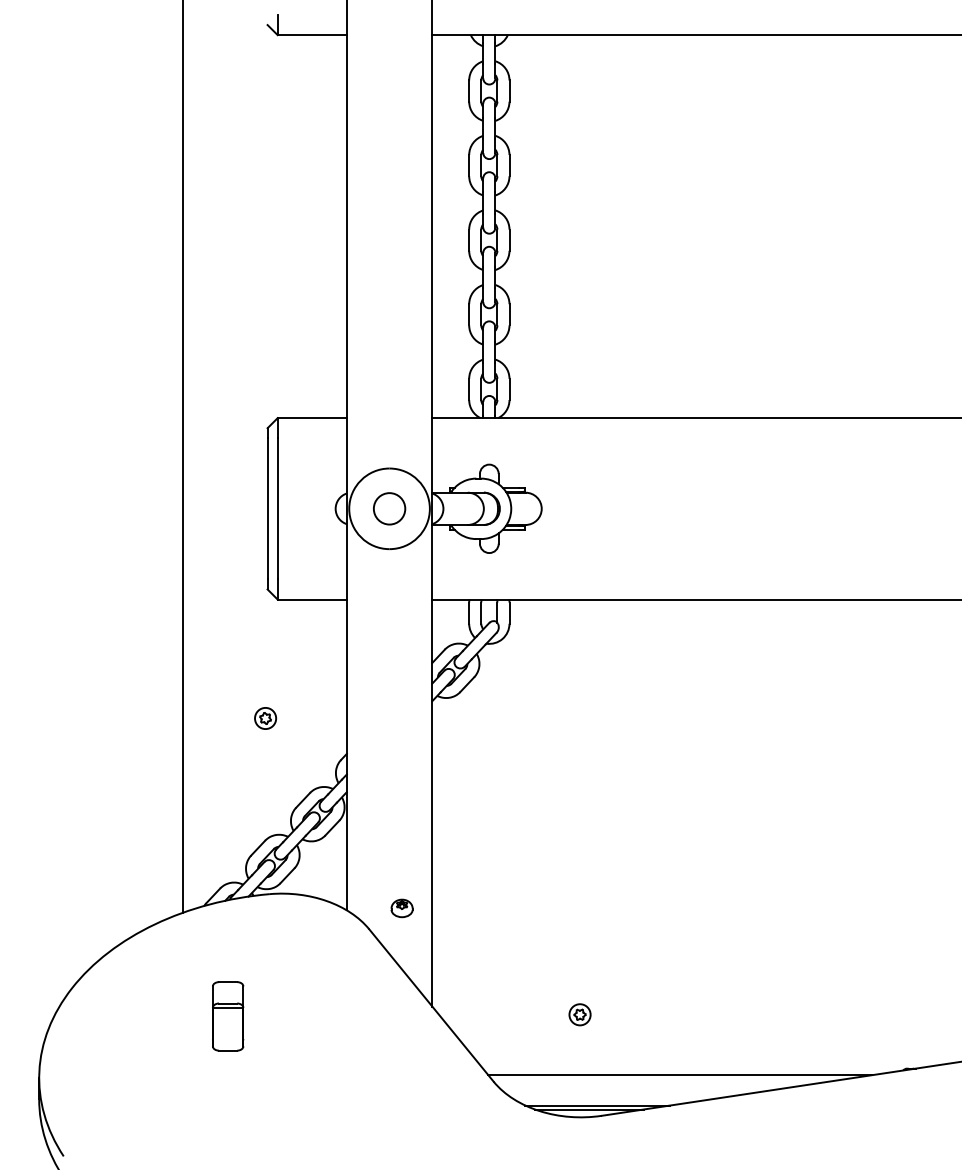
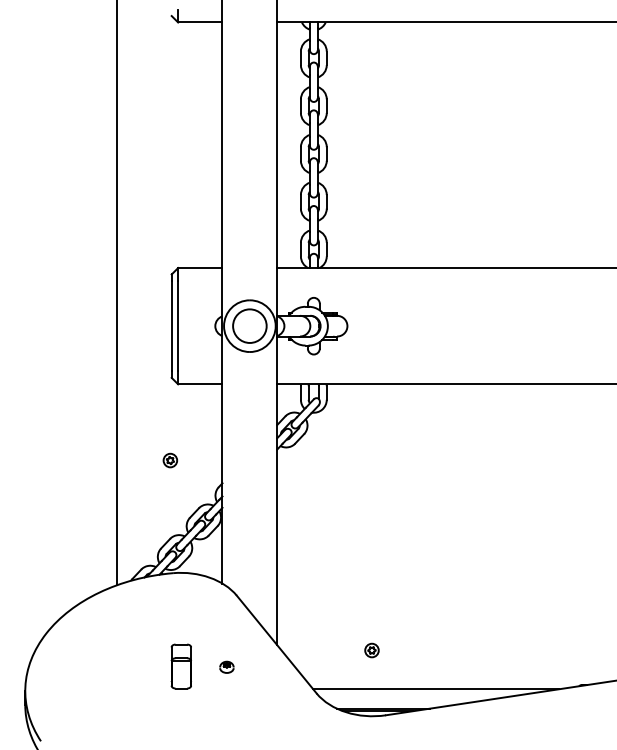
circle: (388, 507) -> (249, 325), size x1.67
part: (401, 907) -> (226, 666), moved
part: (226, 1016) -> (180, 666), moved

